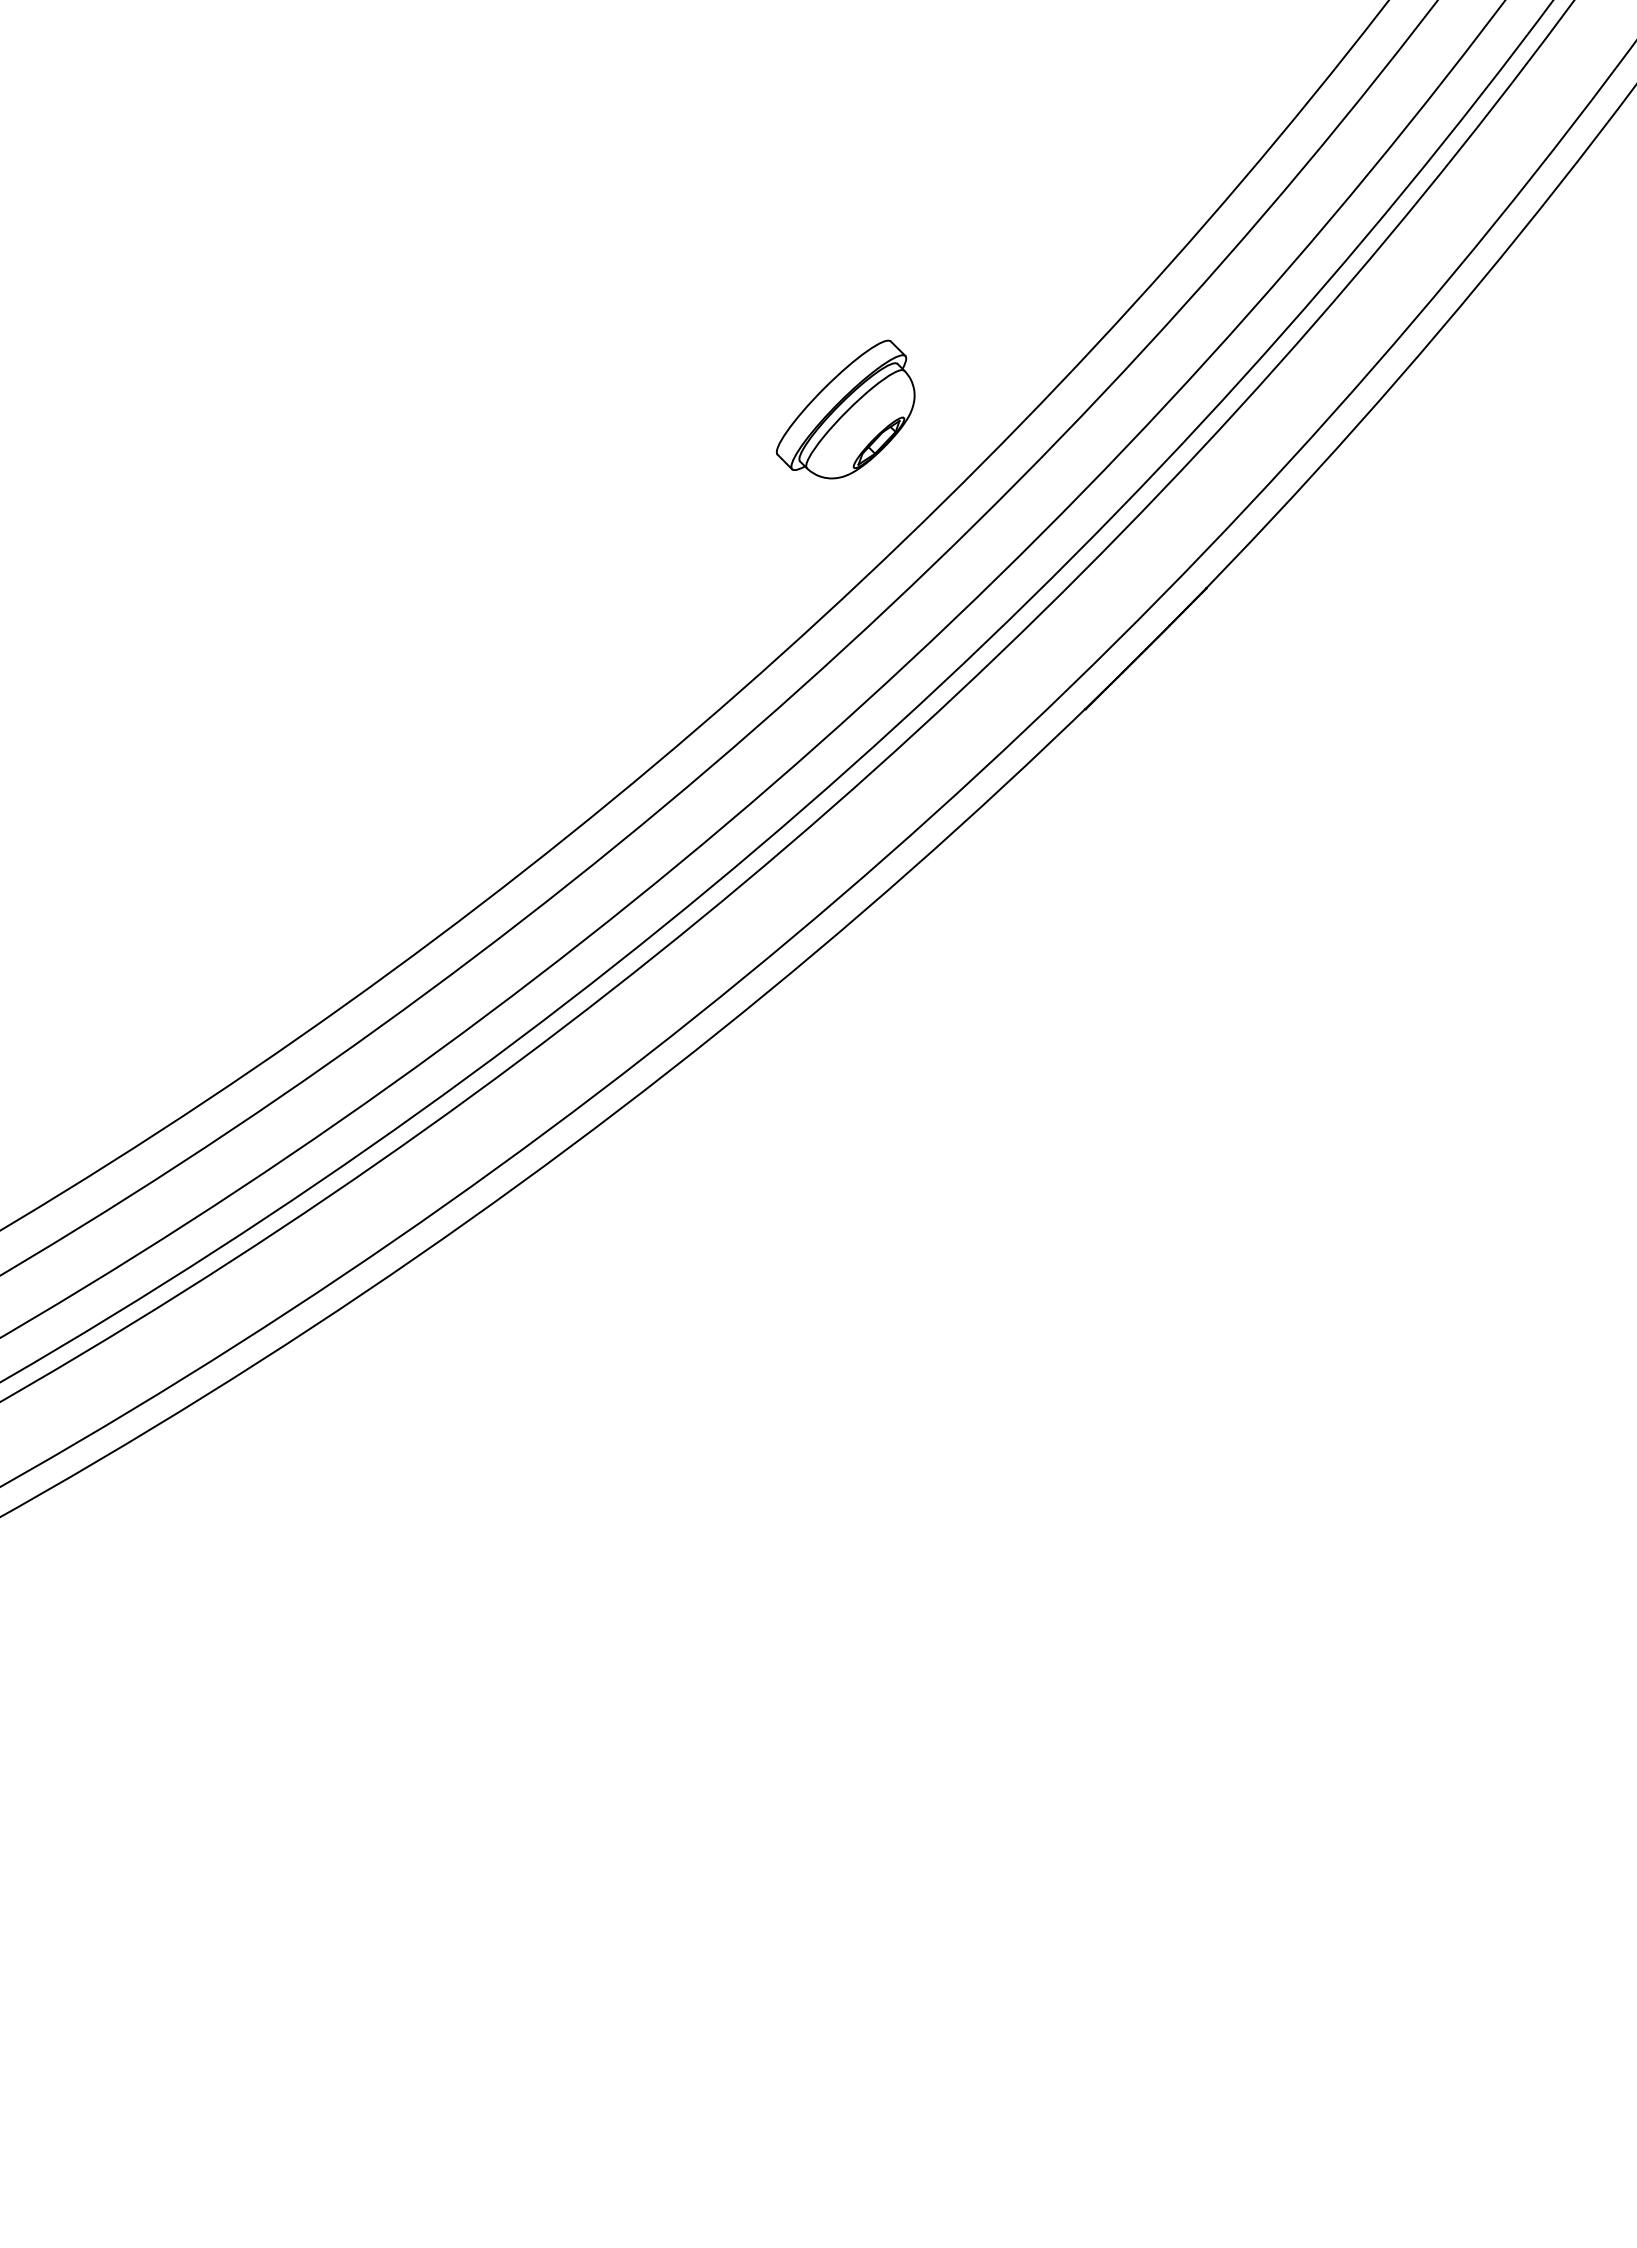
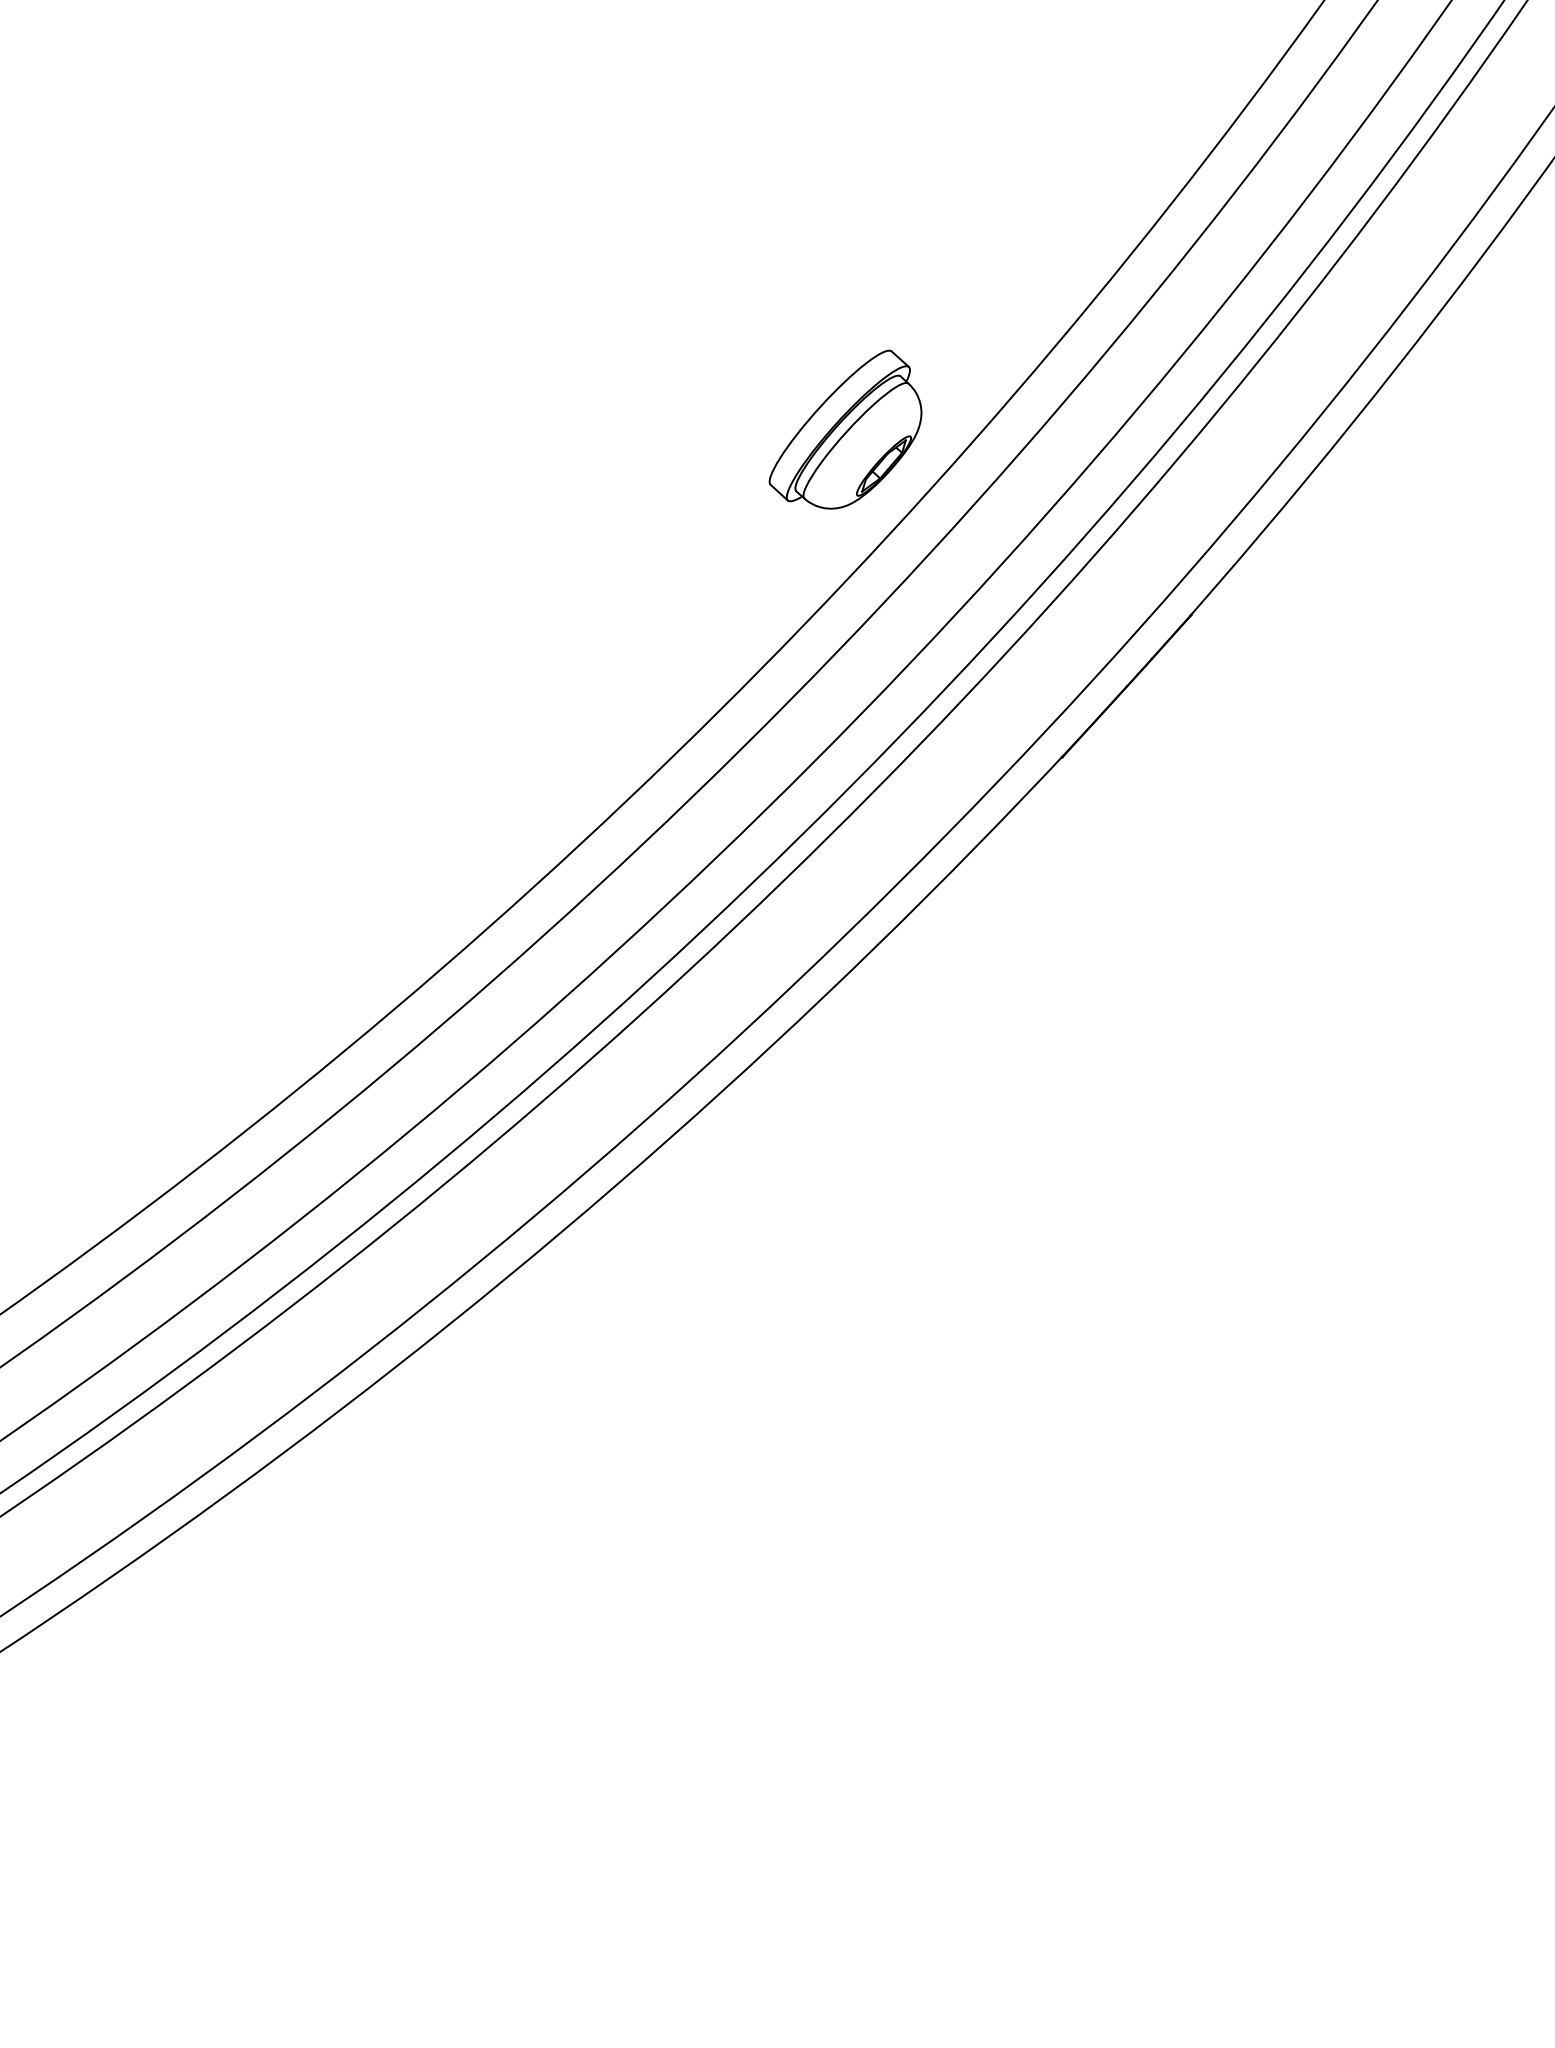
part: (845, 409) -> (844, 430), moved

